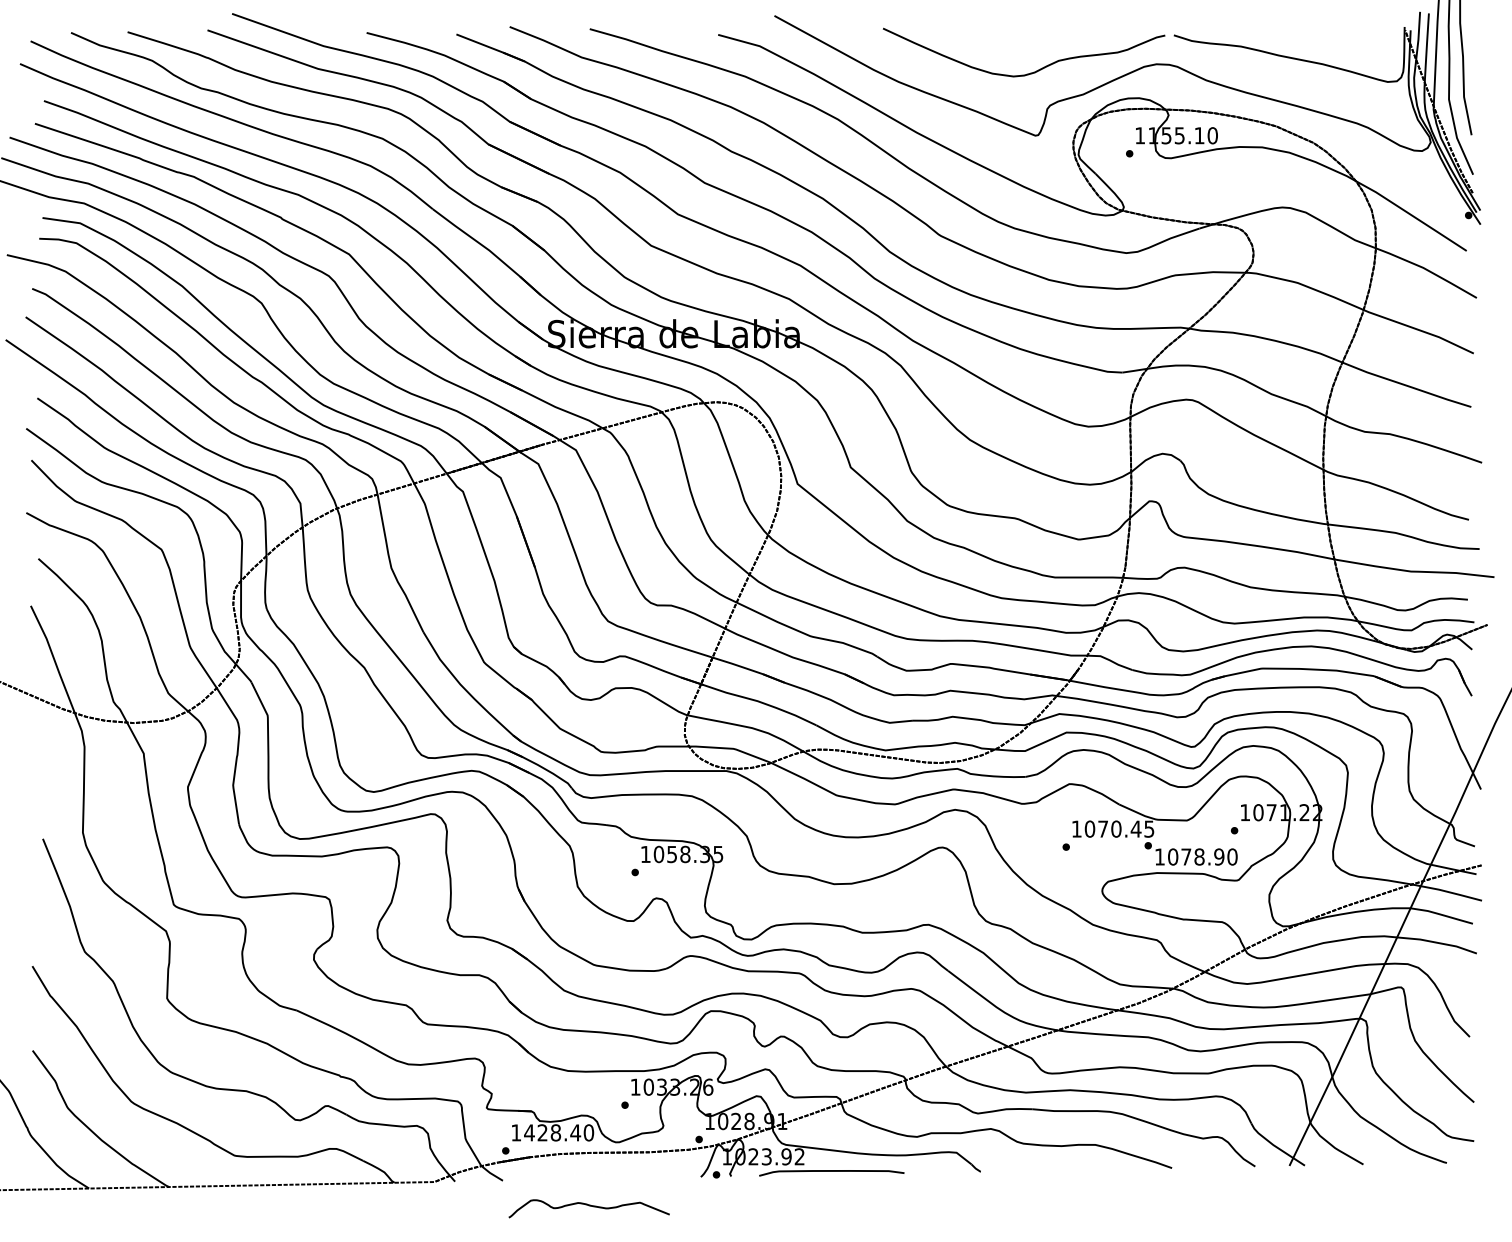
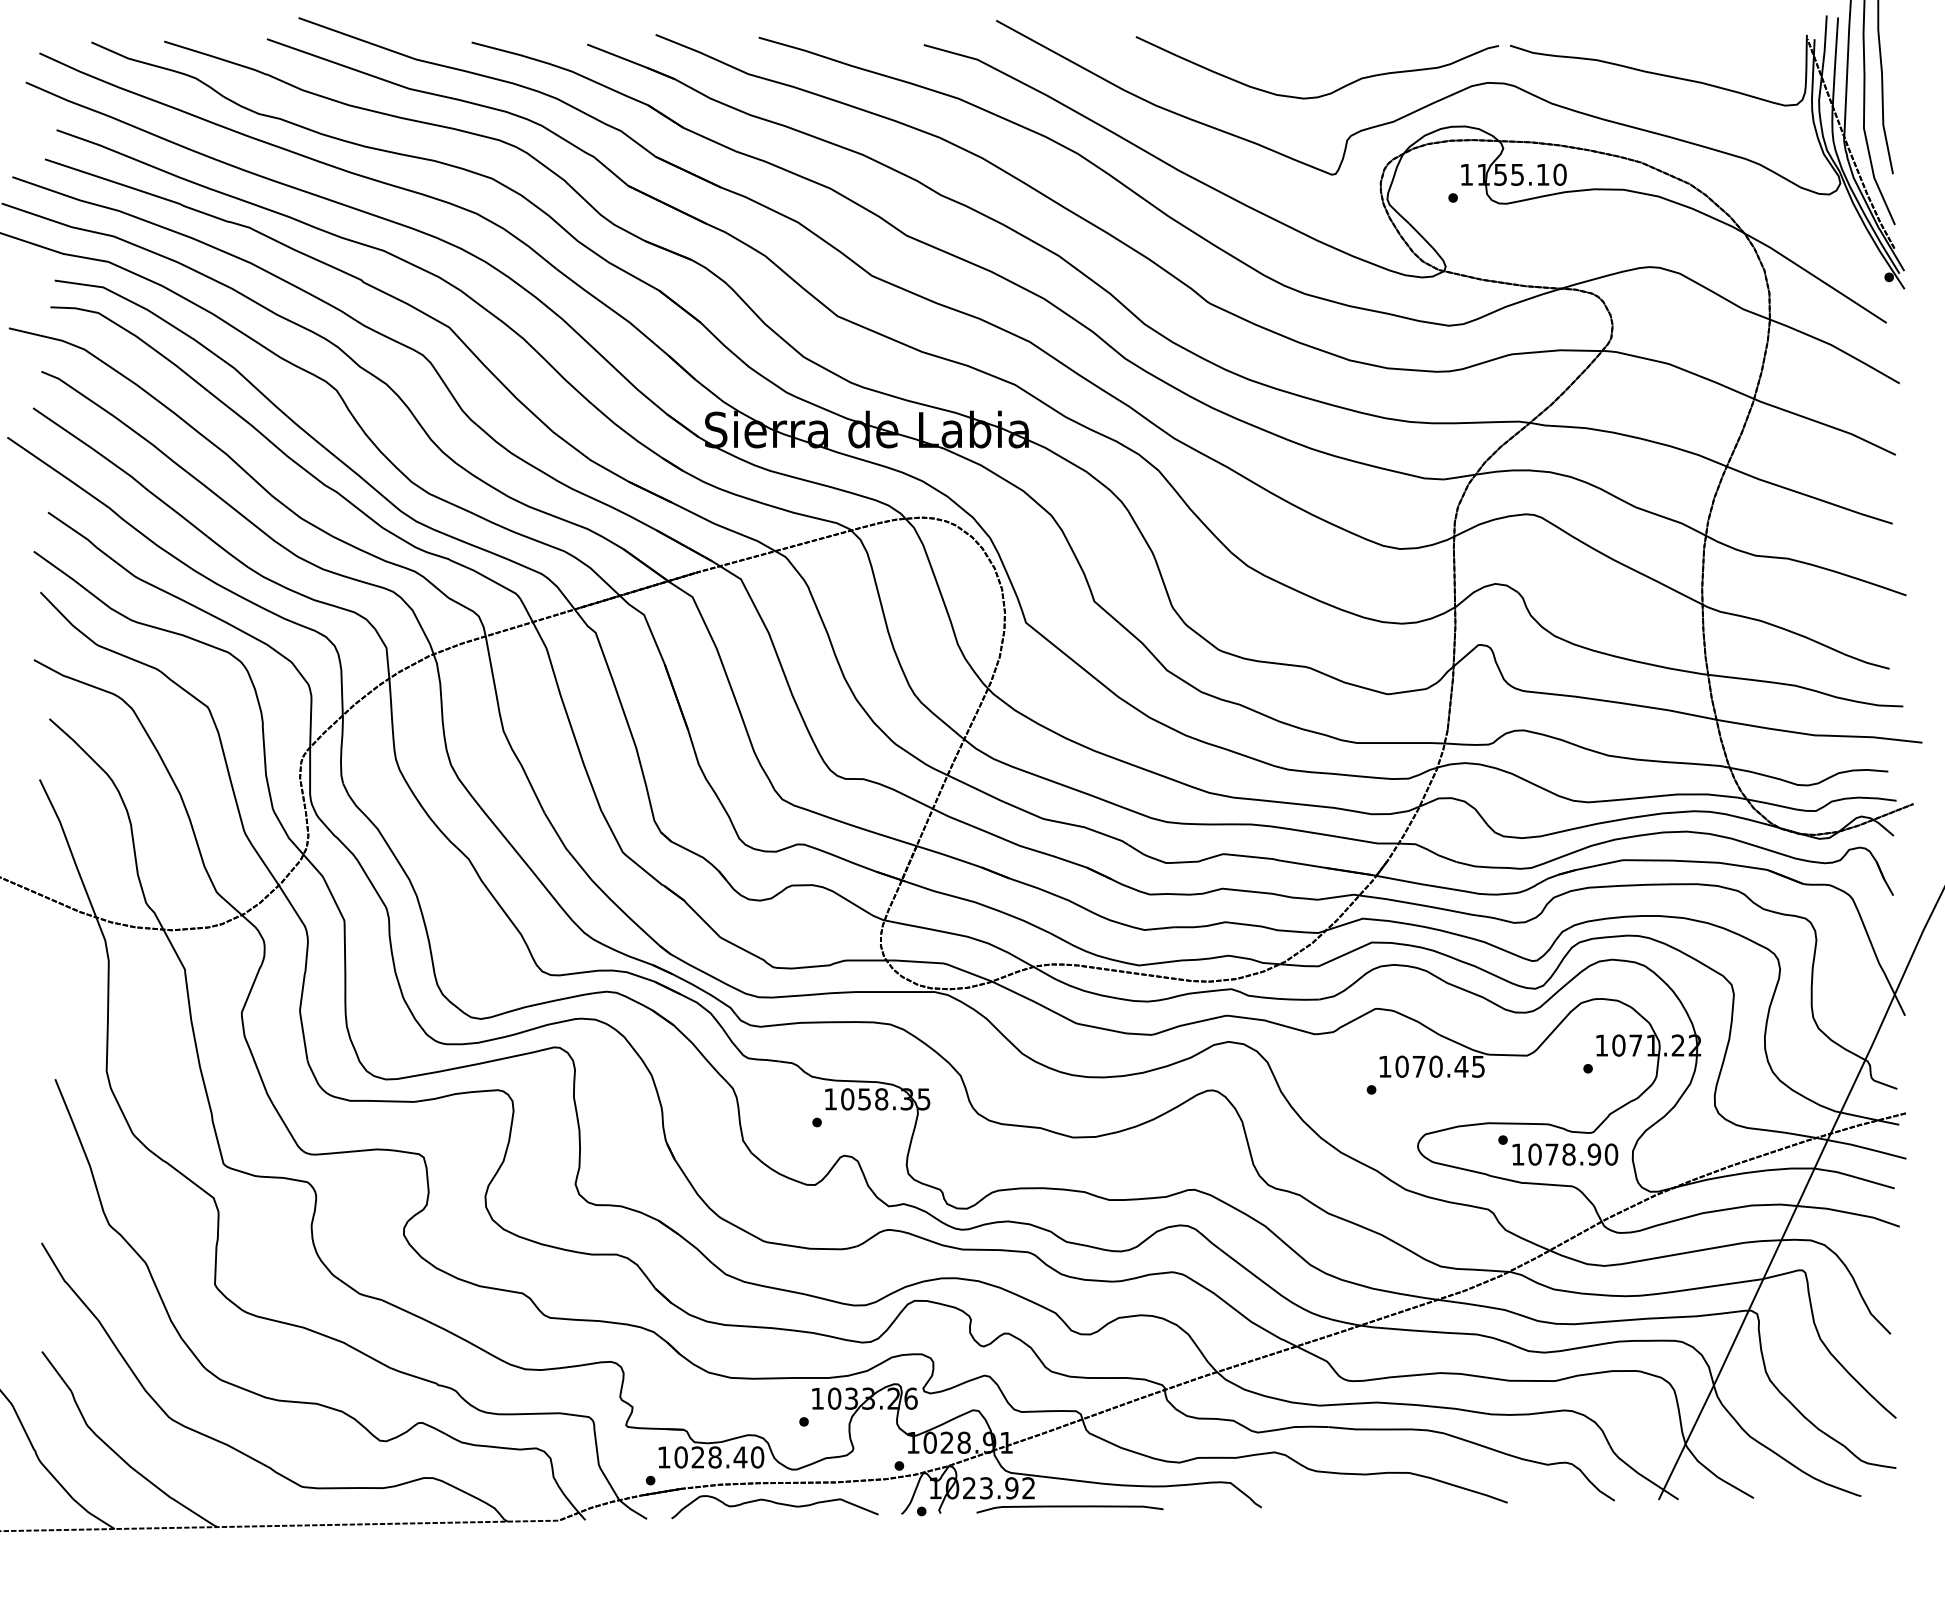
text: (1191, 853) -> (1558, 1150), moved
text: (529, 1132) -> (681, 1457), 1428.40 -> 1028.40
curve: (588, 1205) -> (774, 1503), moved

